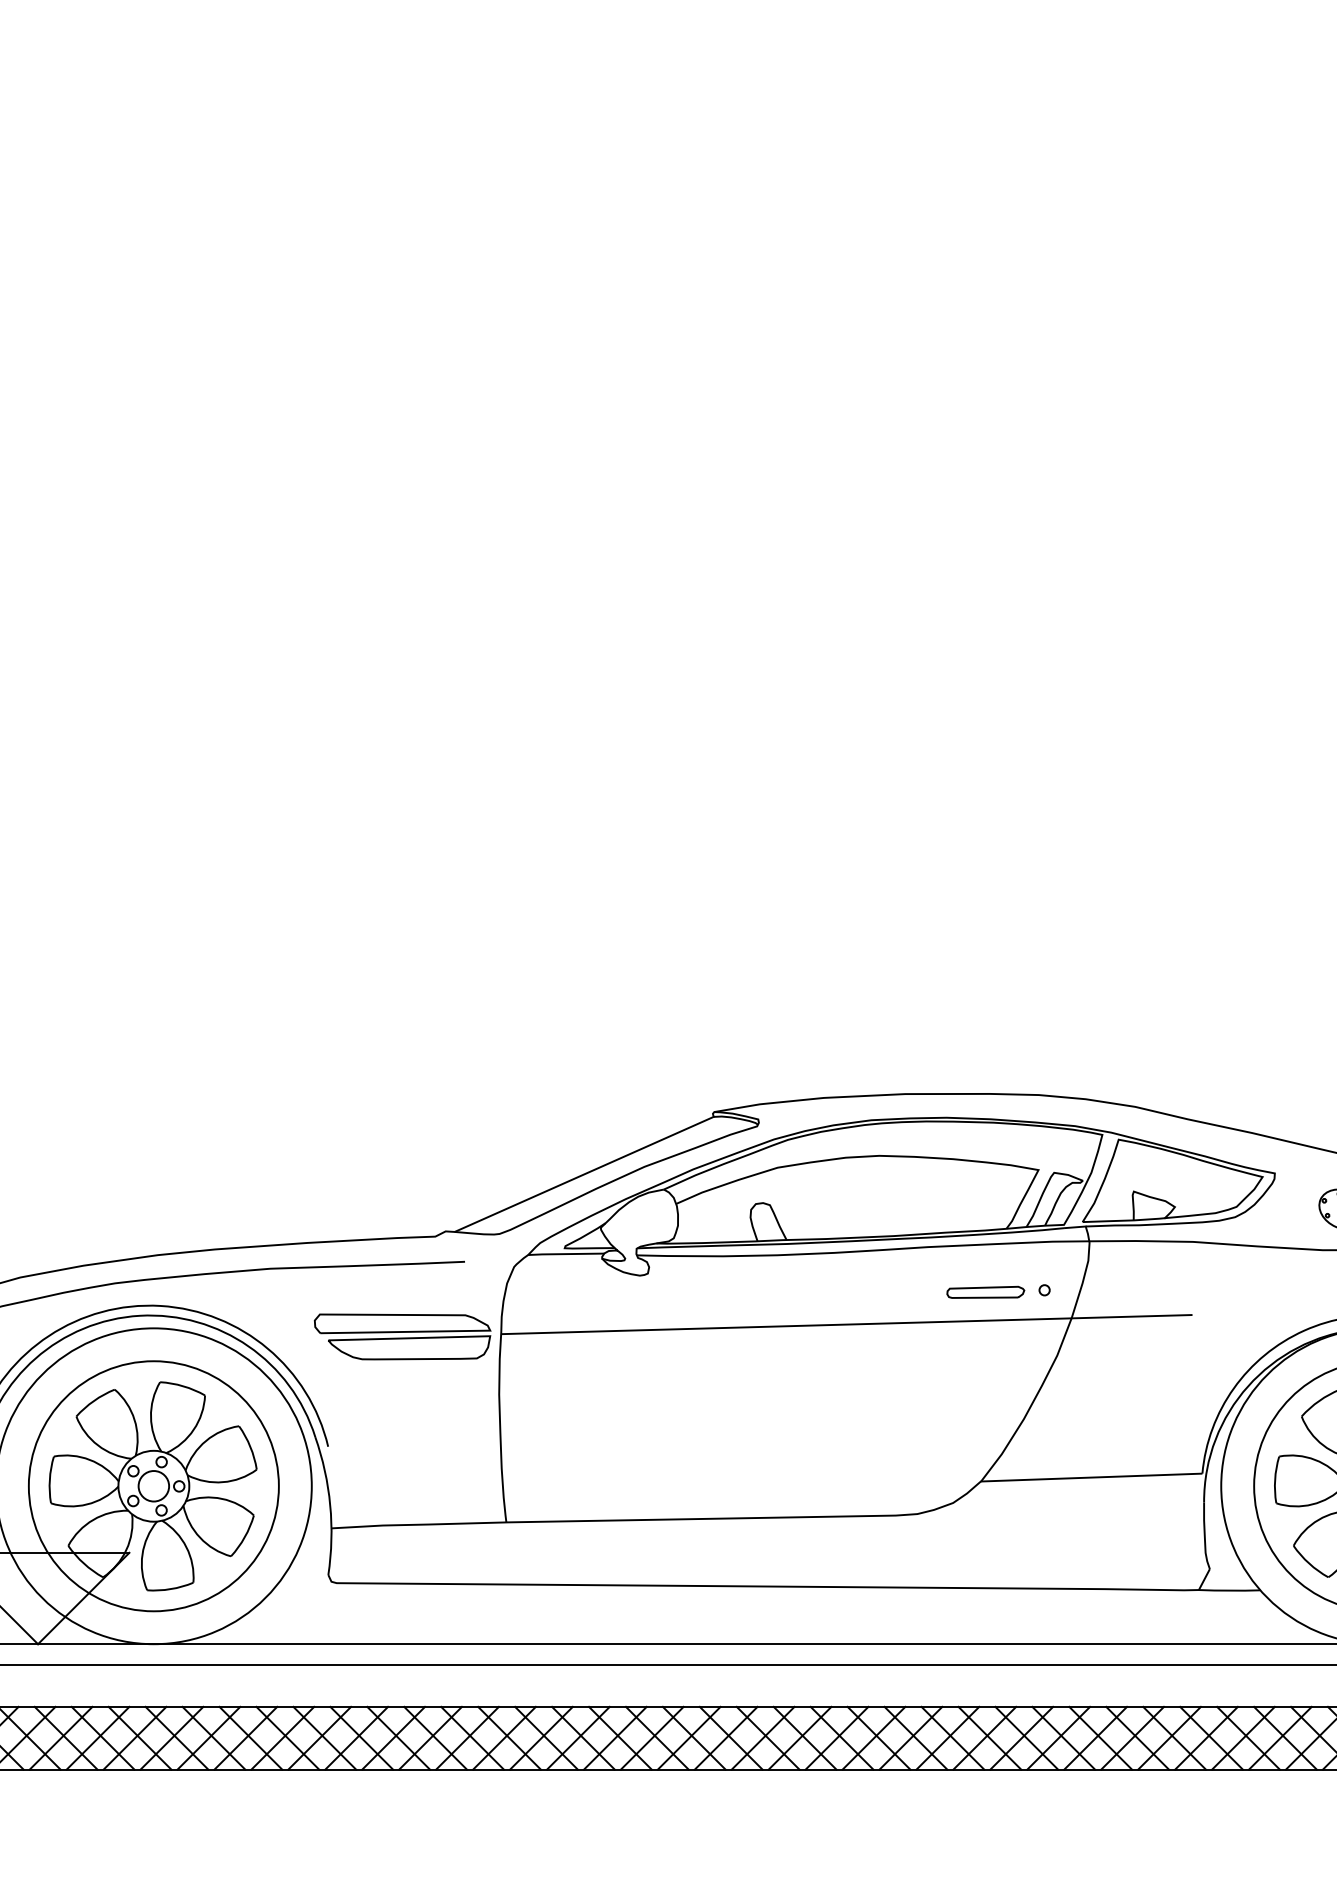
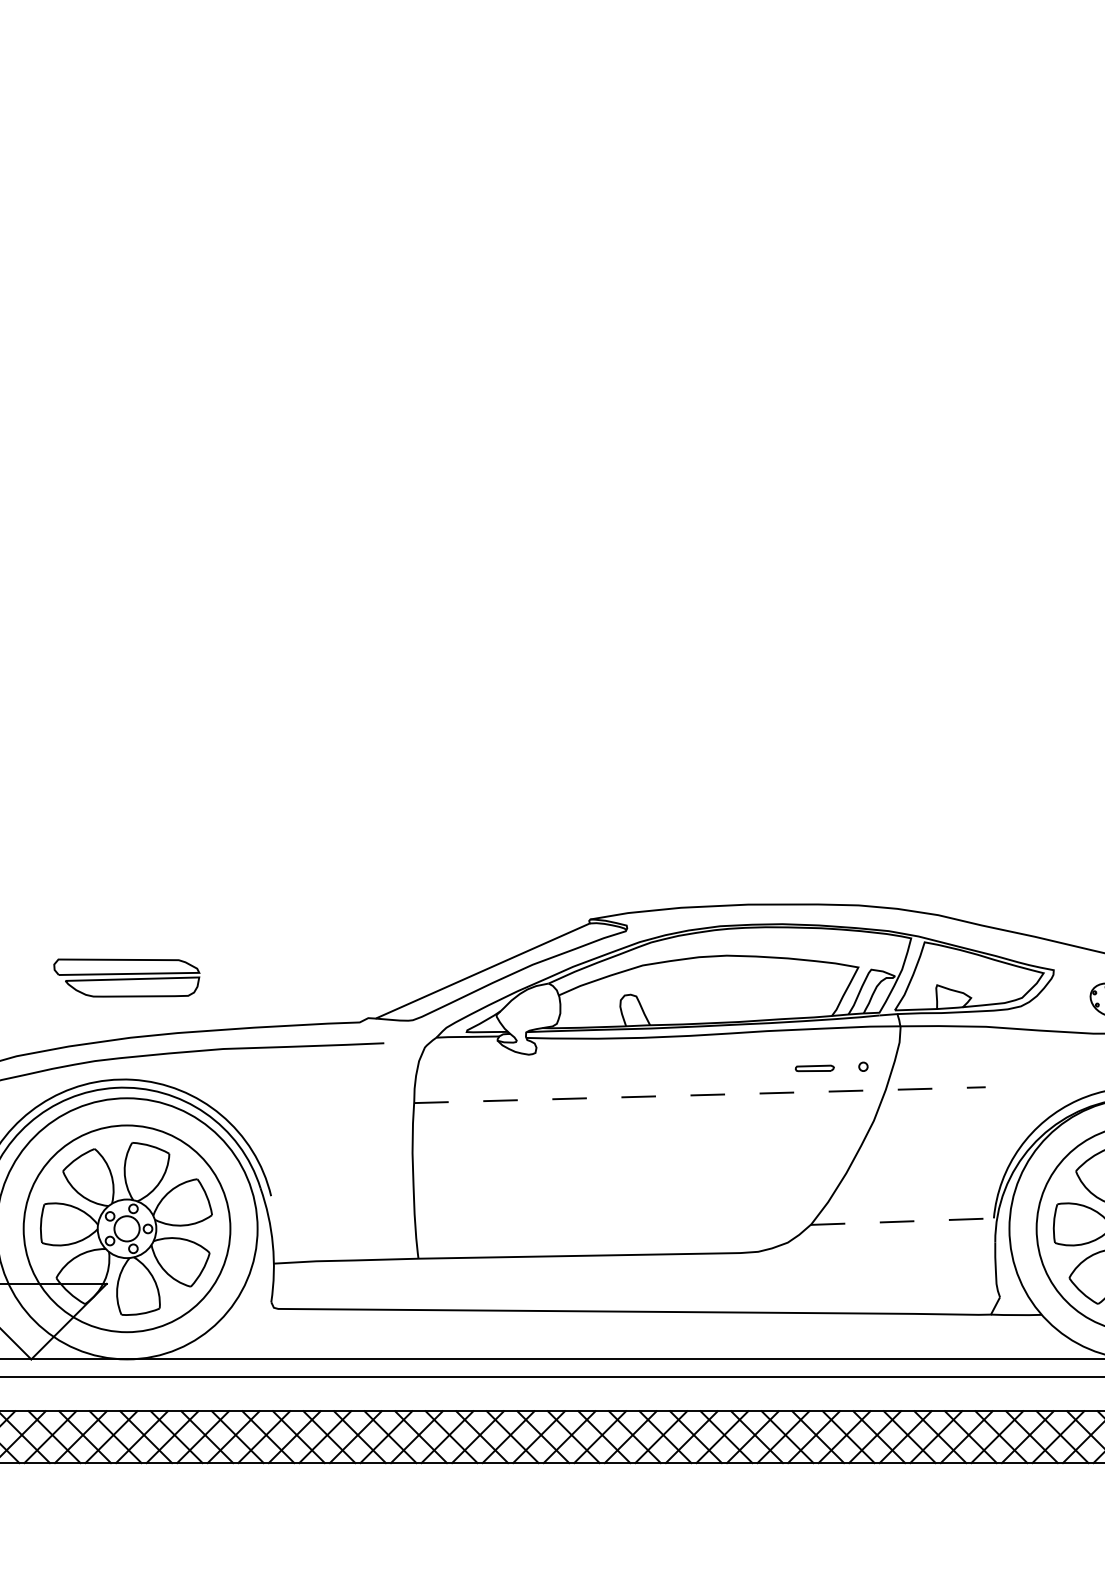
part: (985, 1291) -> (814, 1067), size x0.6
line: (846, 1324) -> (699, 1095), solid -> dashed
part: (402, 1336) -> (126, 977), moved
line: (1091, 1477) -> (902, 1221), solid -> dashed

